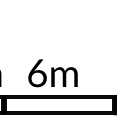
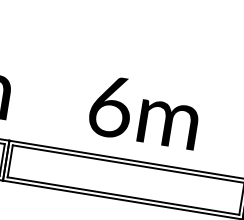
text: (52, 73) -> (143, 112), moved

